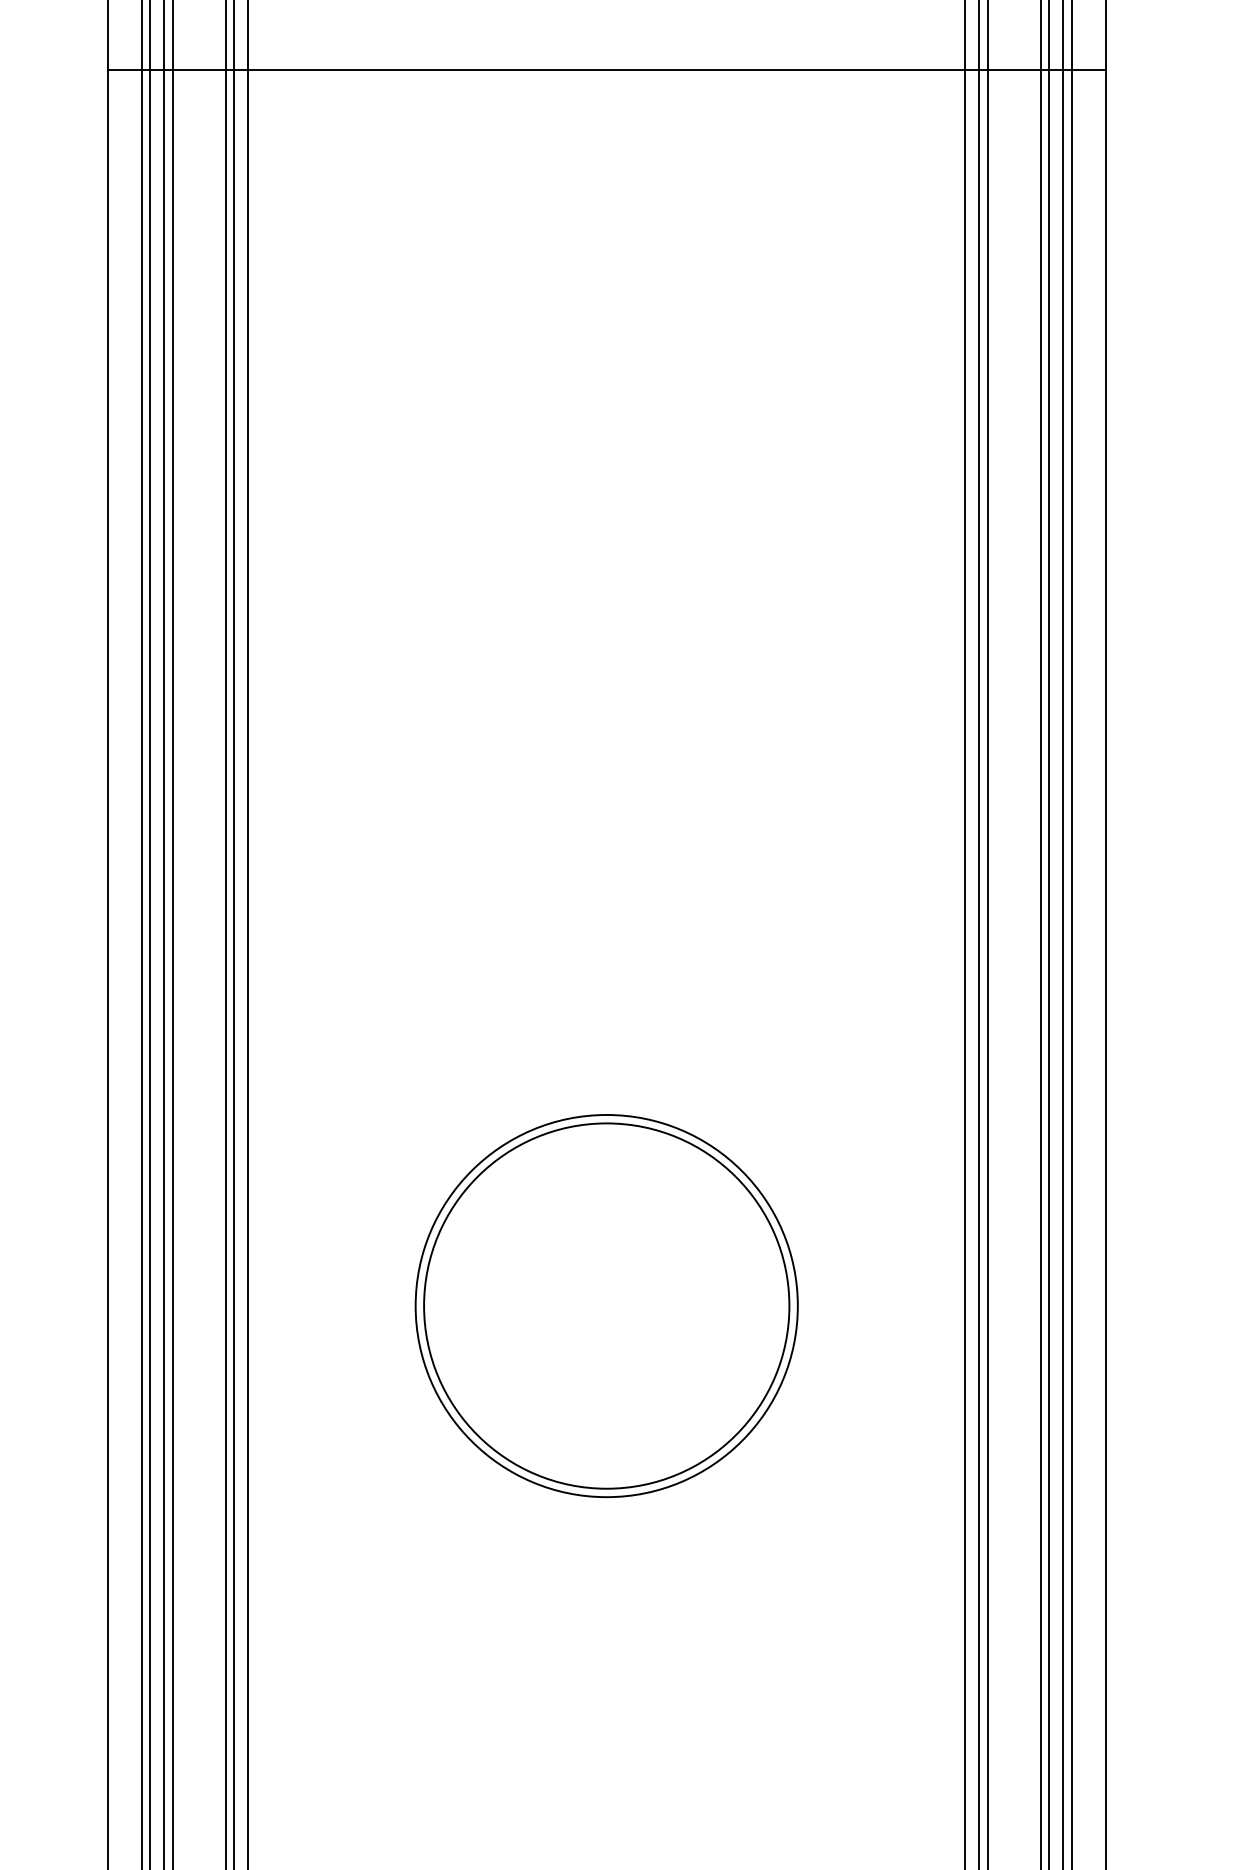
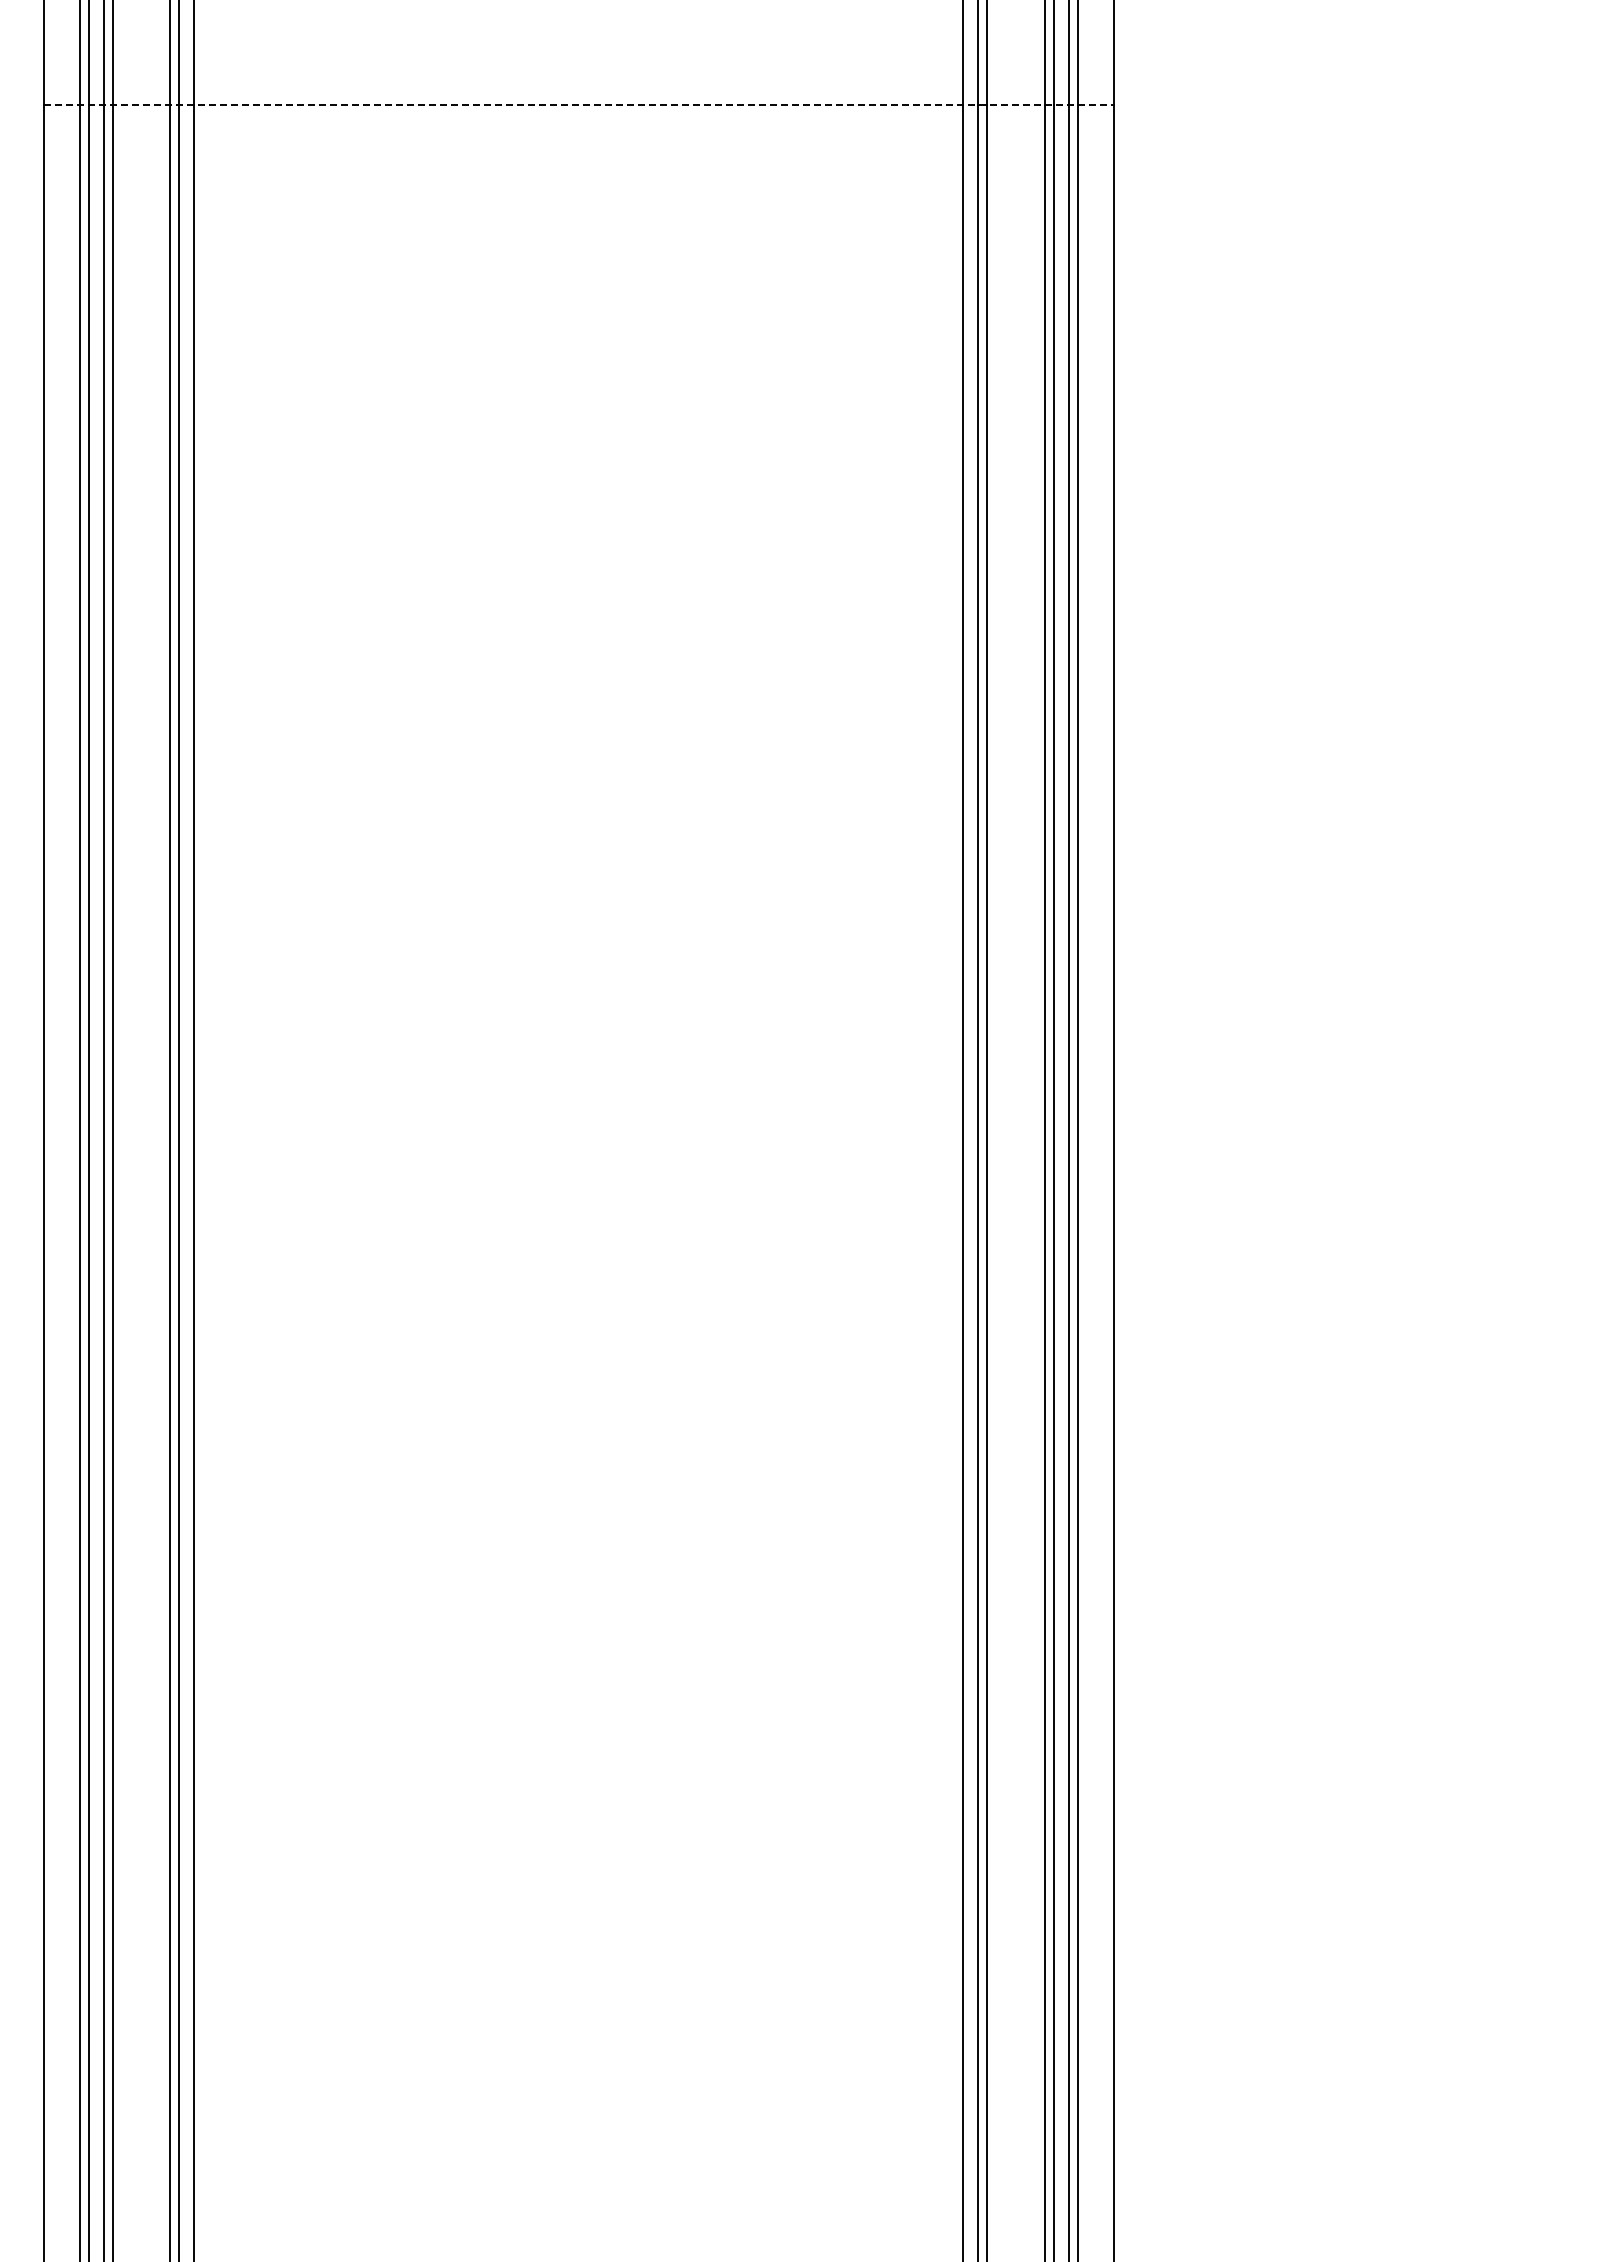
line: (607, 69) -> (579, 104), solid -> dashed
part: (606, 1306) -> (578, 1431), removed

